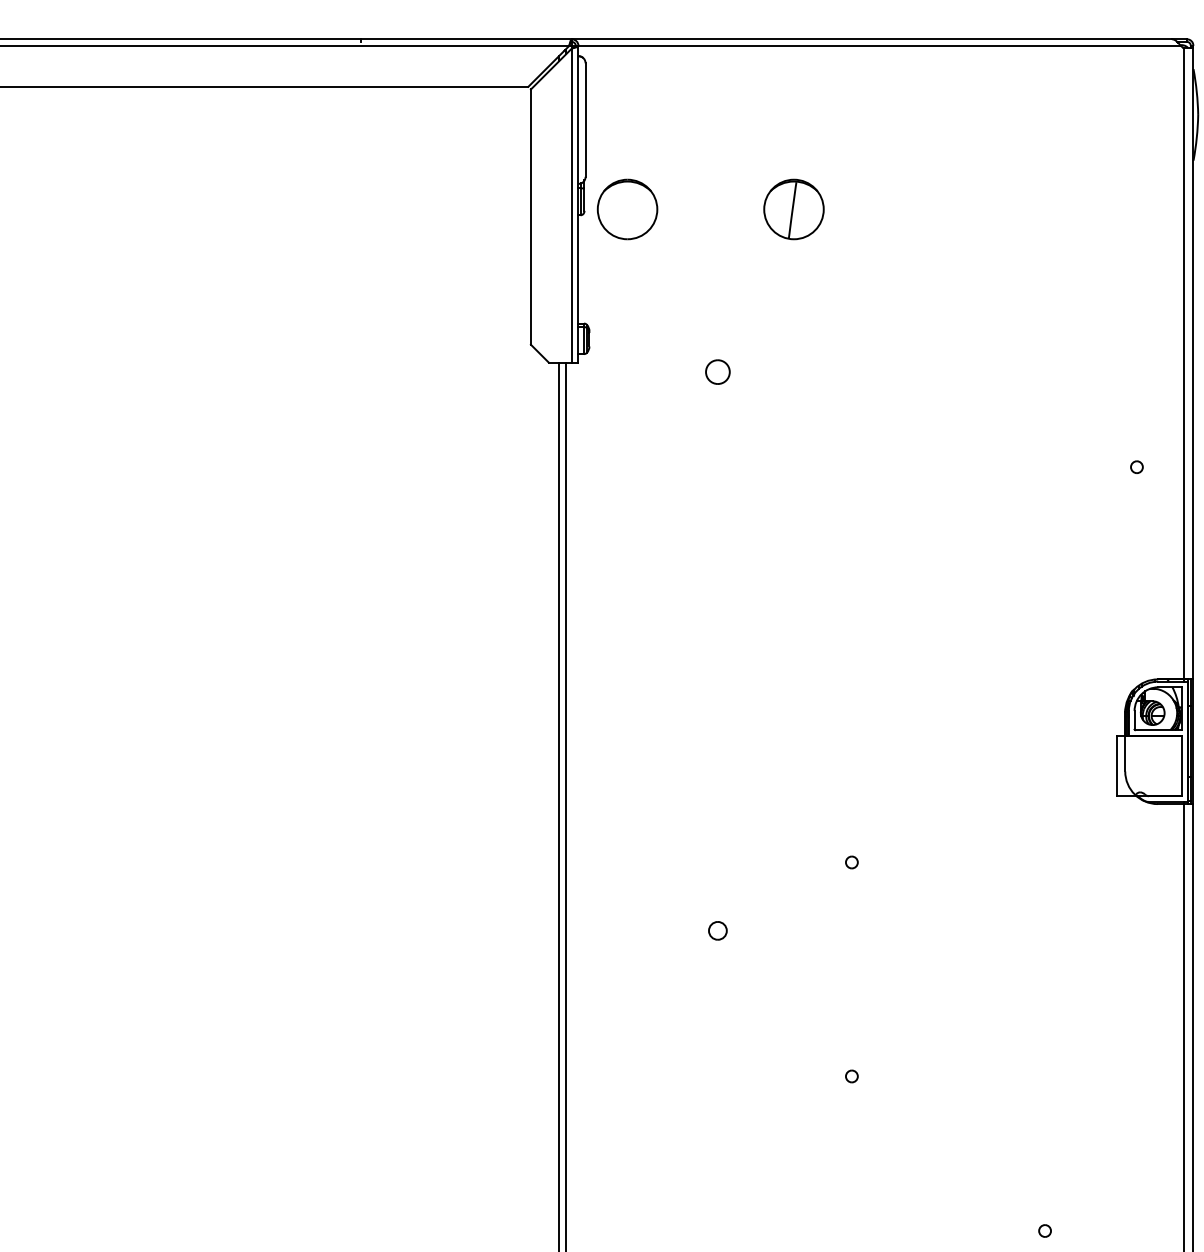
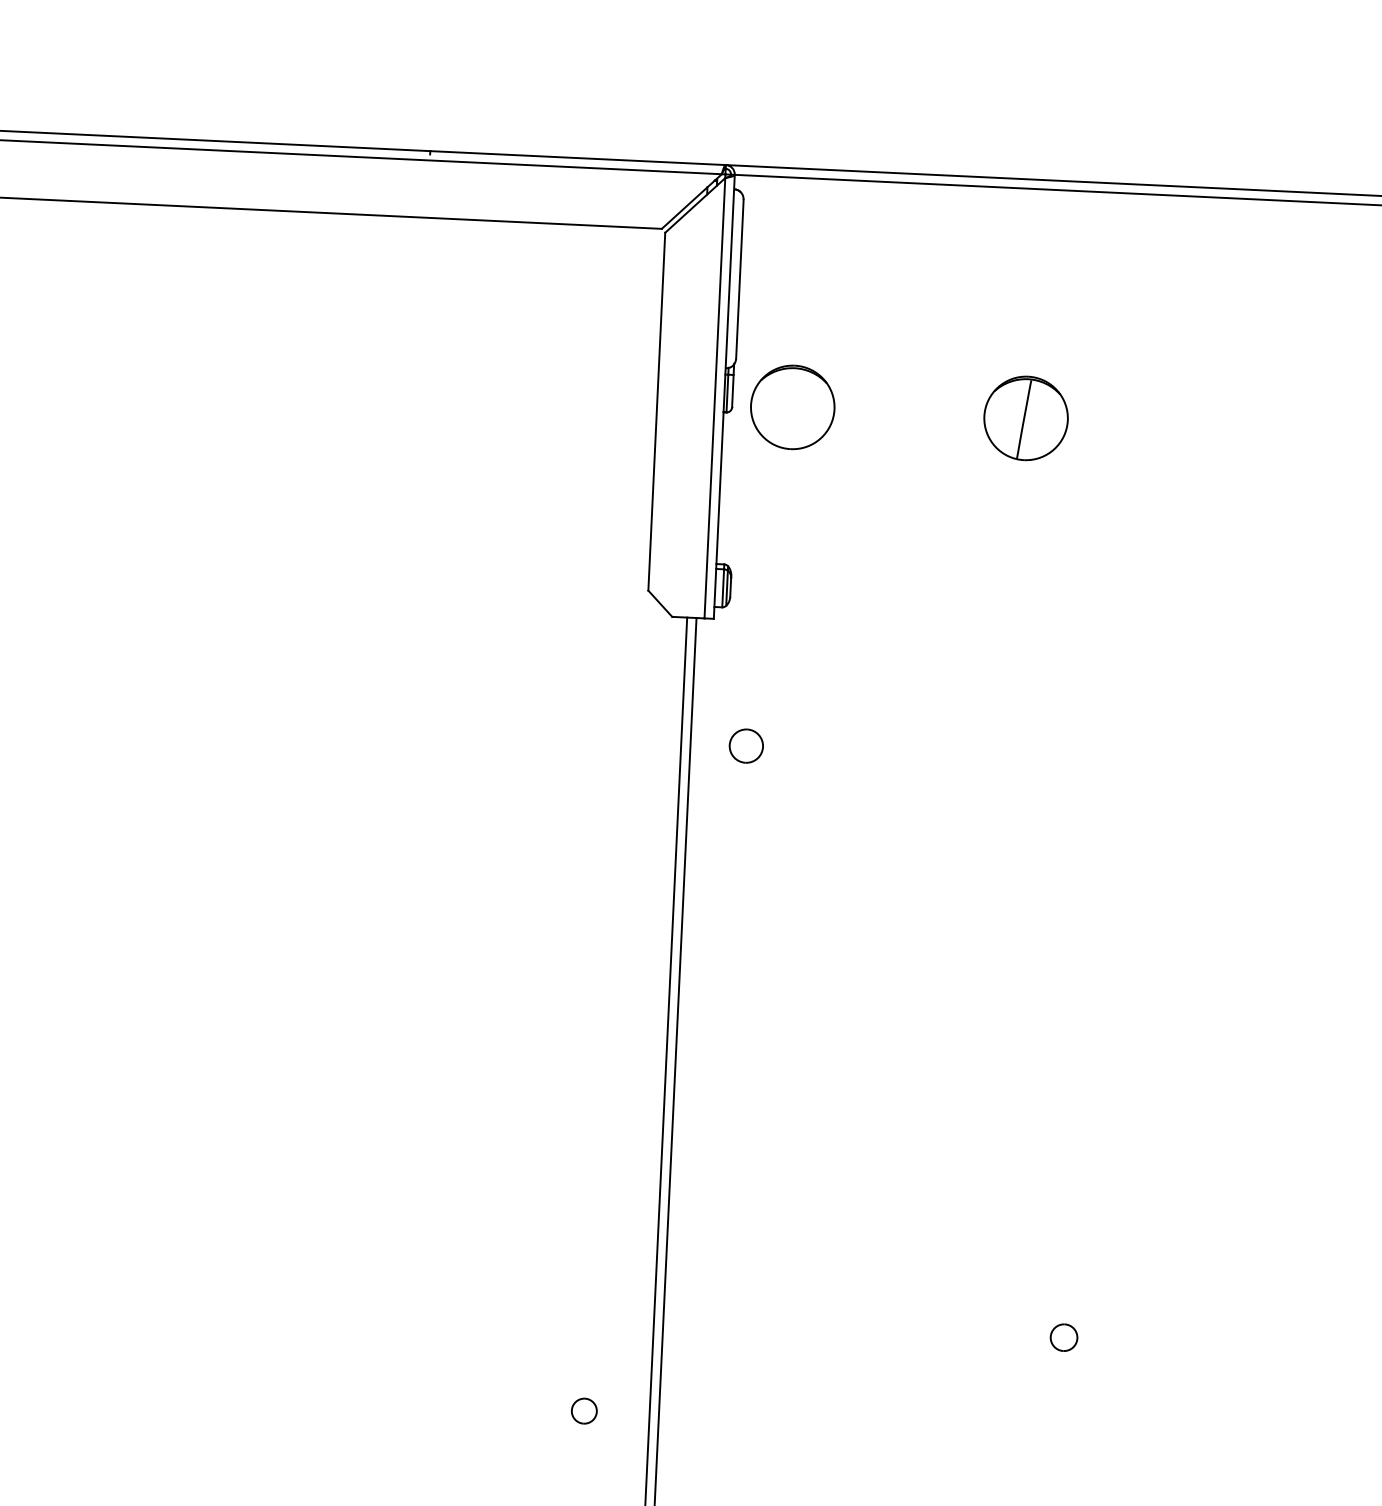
part: (717, 371) -> (745, 745), moved
part: (851, 862) -> (1063, 1337), size x1.6
part: (717, 930) -> (583, 1410), moved

